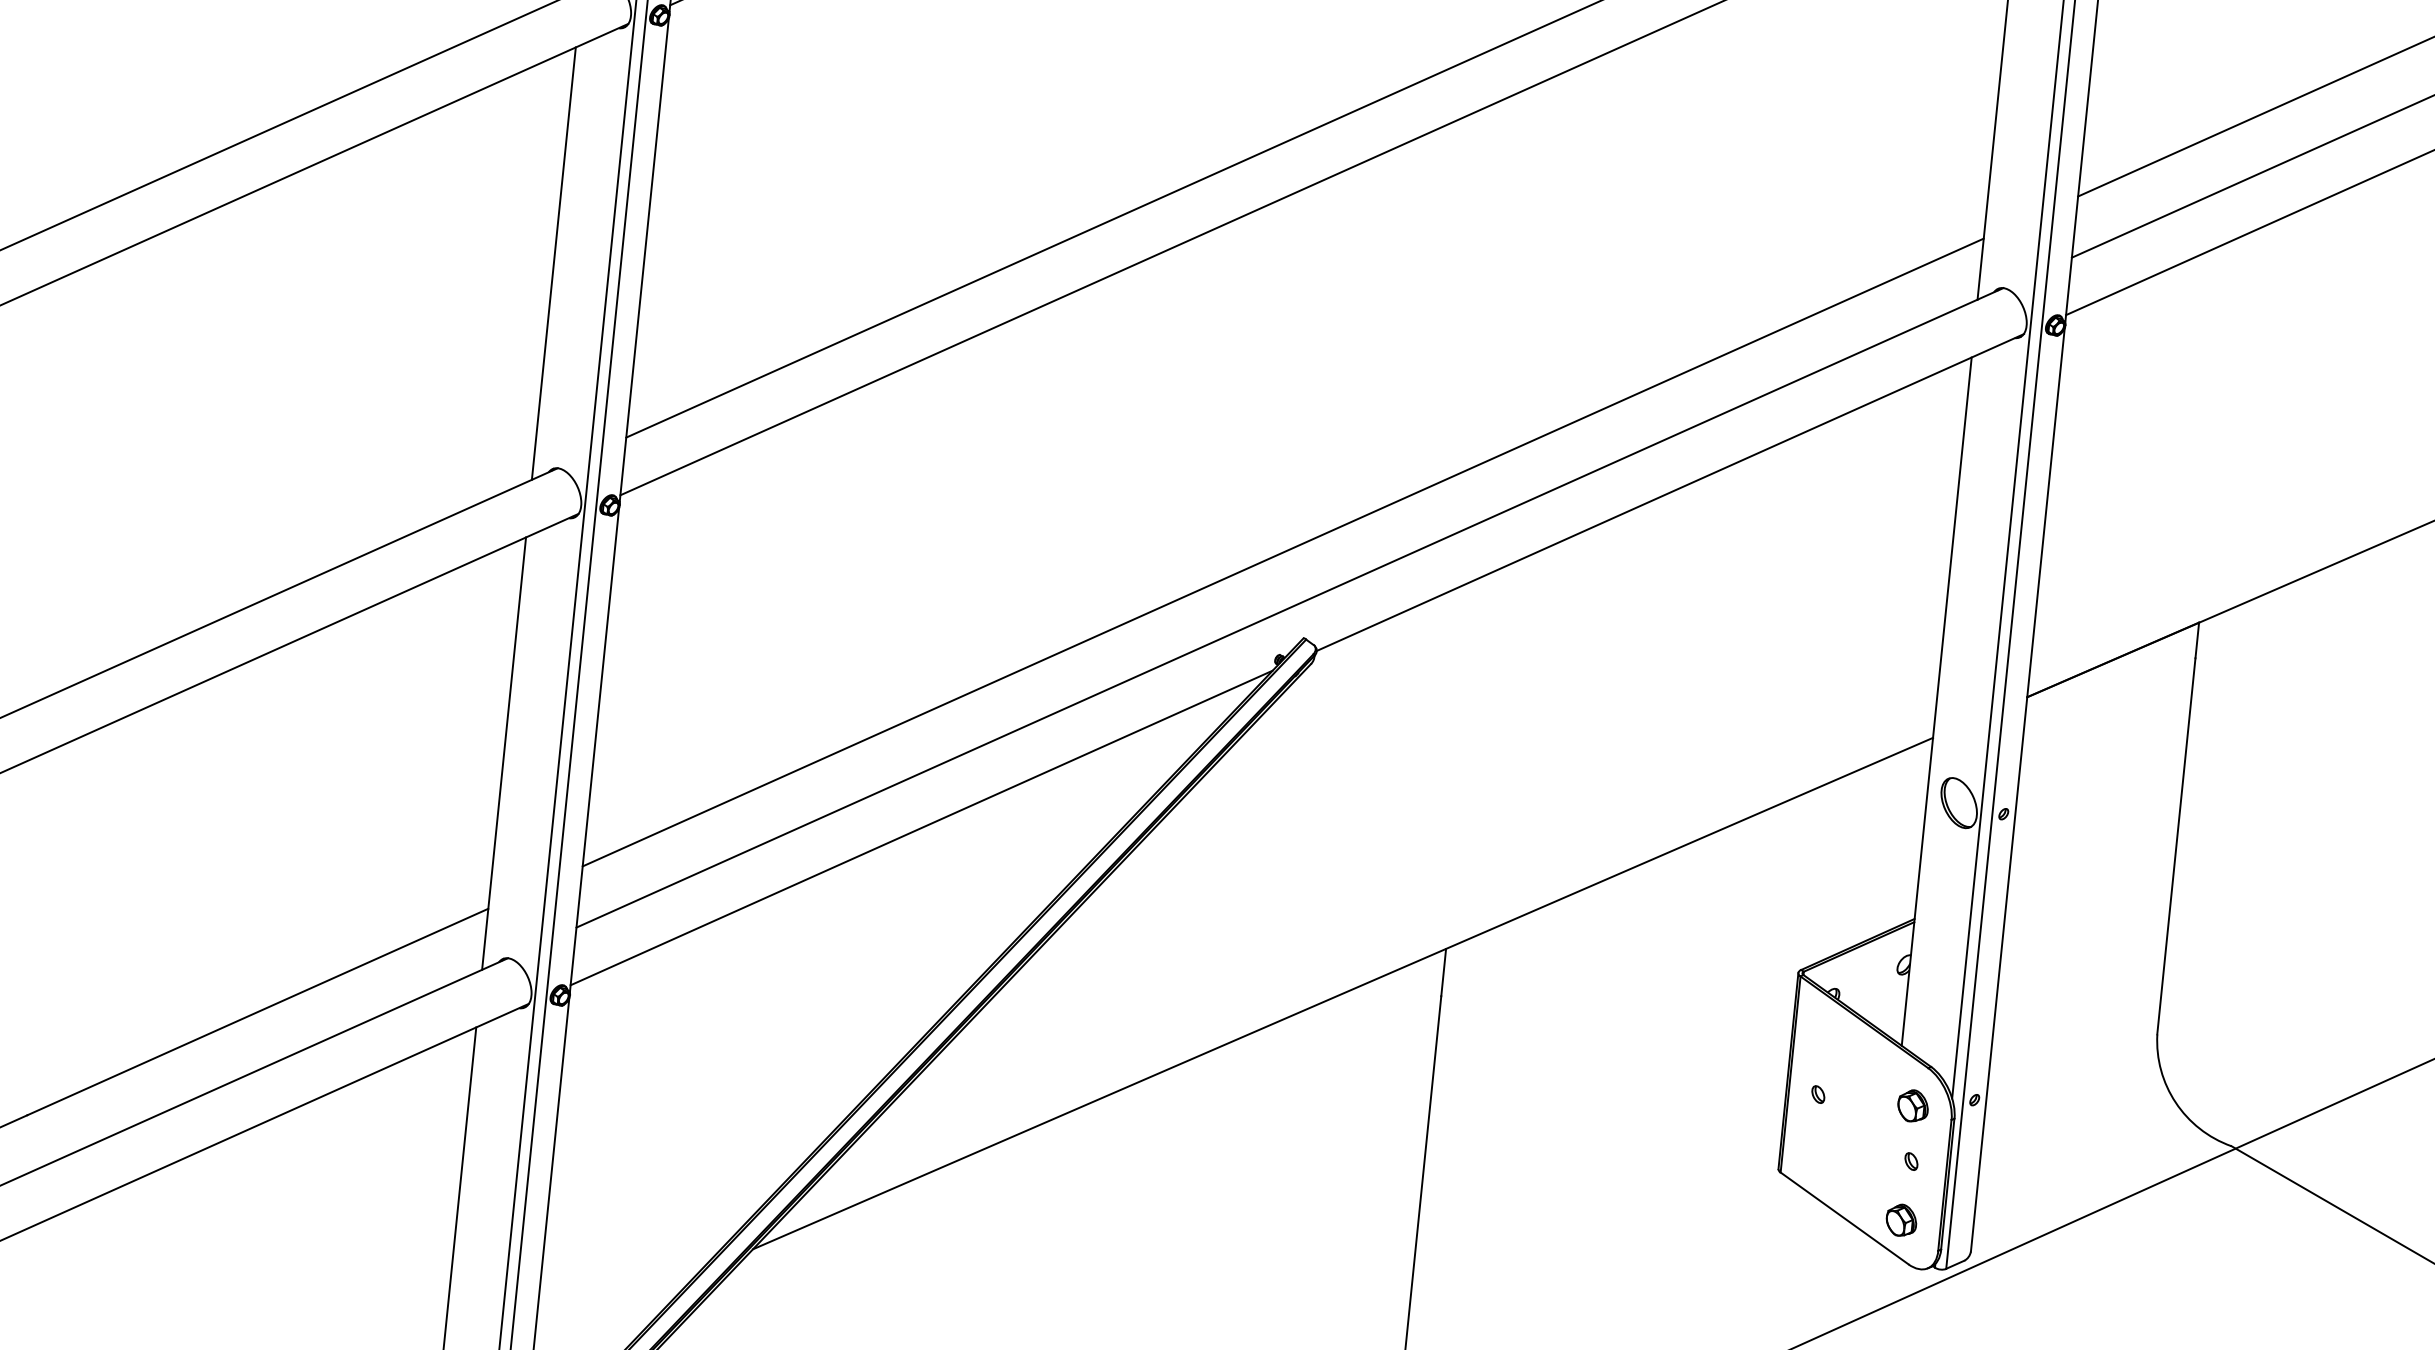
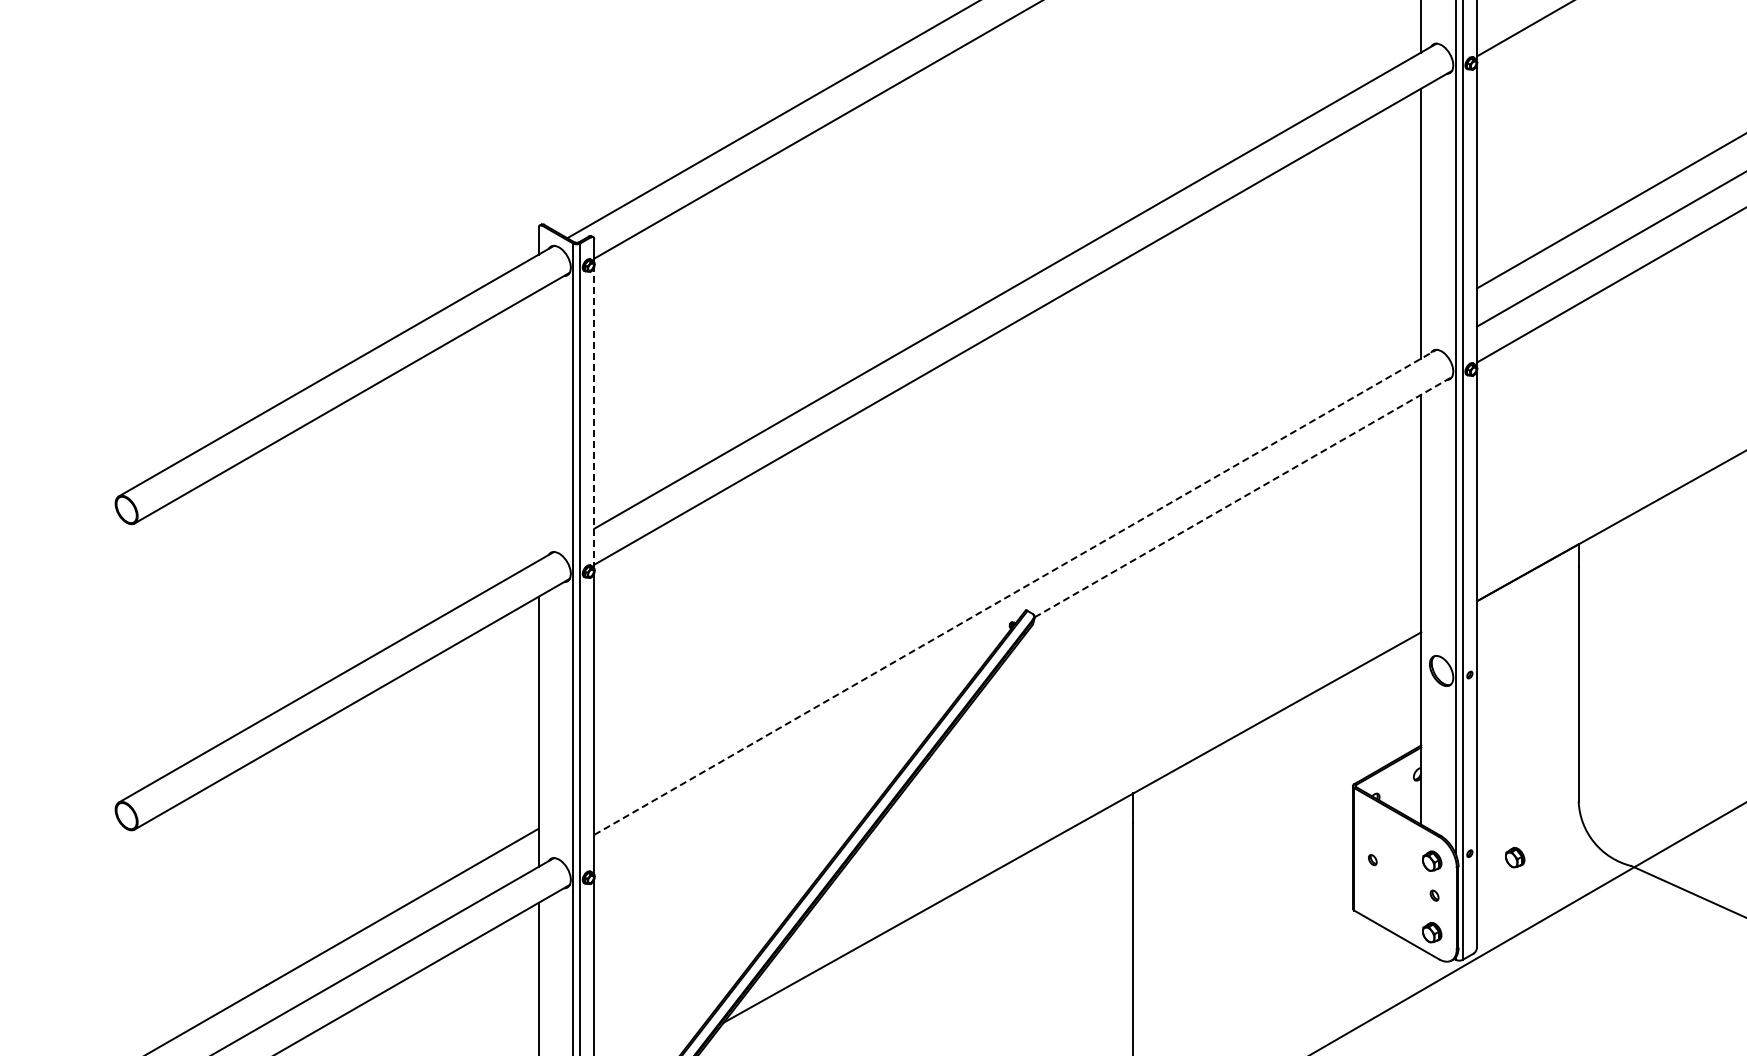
line: (644, 259) -> (594, 417), solid -> dashed
line: (553, 263) -> (538, 425), removed
line: (1670, 493) -> (1243, 497), solid -> dashed
line: (1282, 552) -> (1007, 558), removed
line: (1289, 608) -> (1015, 592), solid -> dashed
line: (921, 827) -> (801, 751), removed
part: (2047, 1113) -> (1515, 857), added

